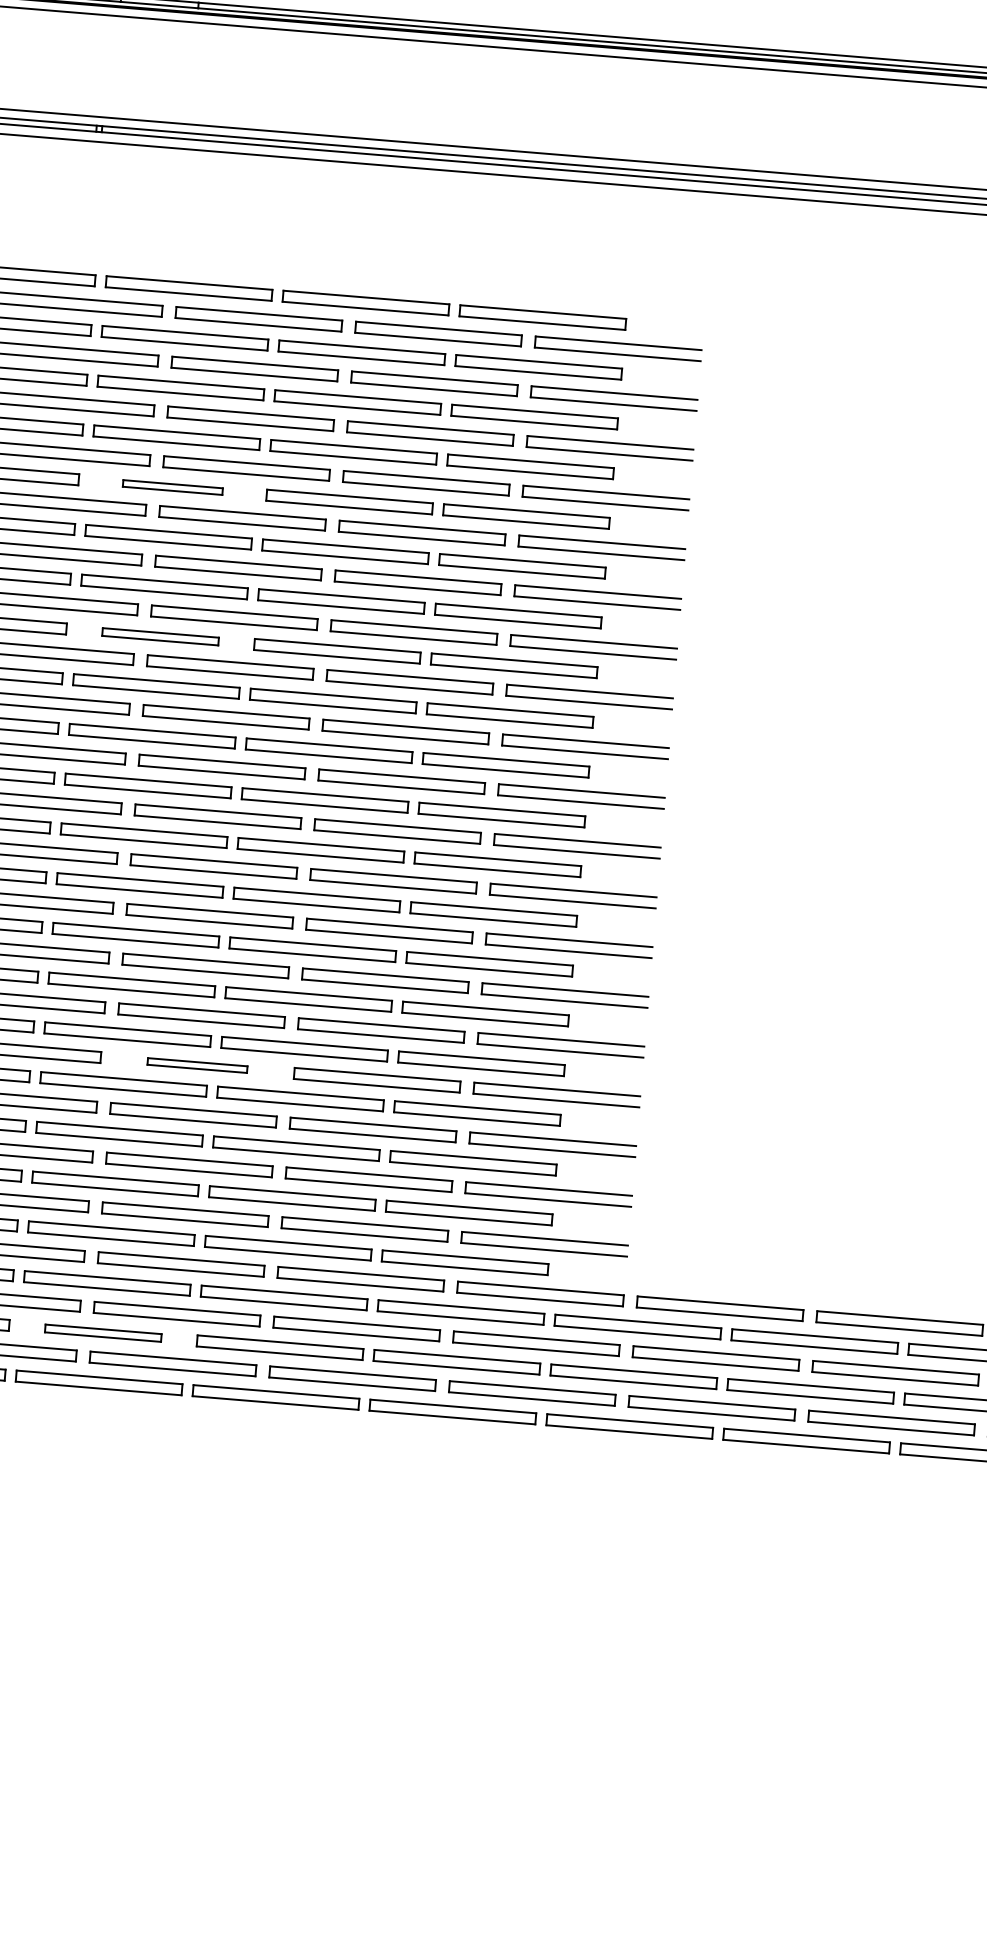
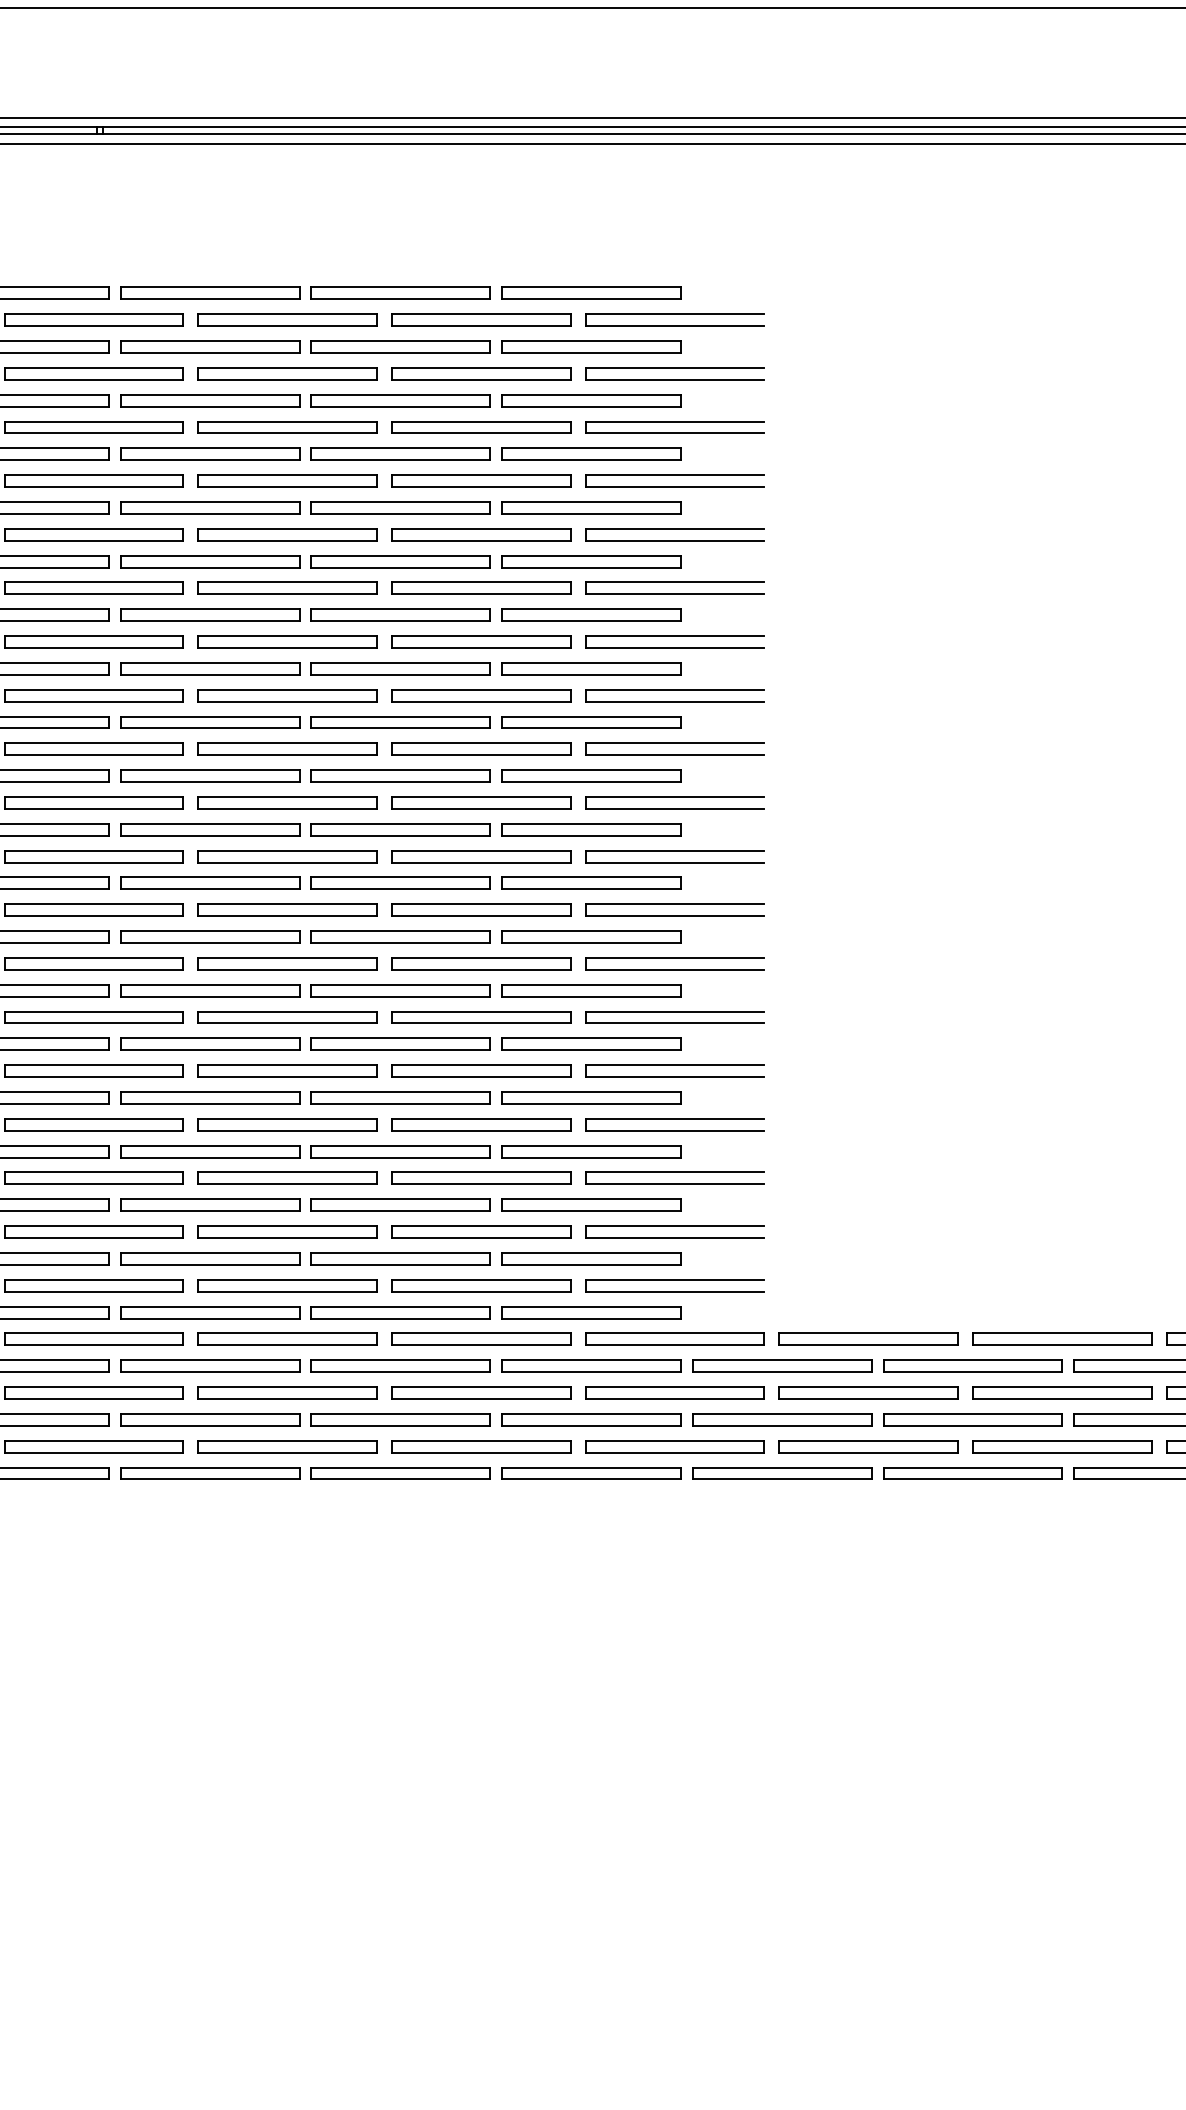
part: (173, 487) -> (210, 507), size x1.67
part: (160, 636) -> (210, 668), size x1.43
part: (197, 1065) -> (287, 1124), size x1.67
part: (103, 1332) -> (210, 1419), size x1.43

